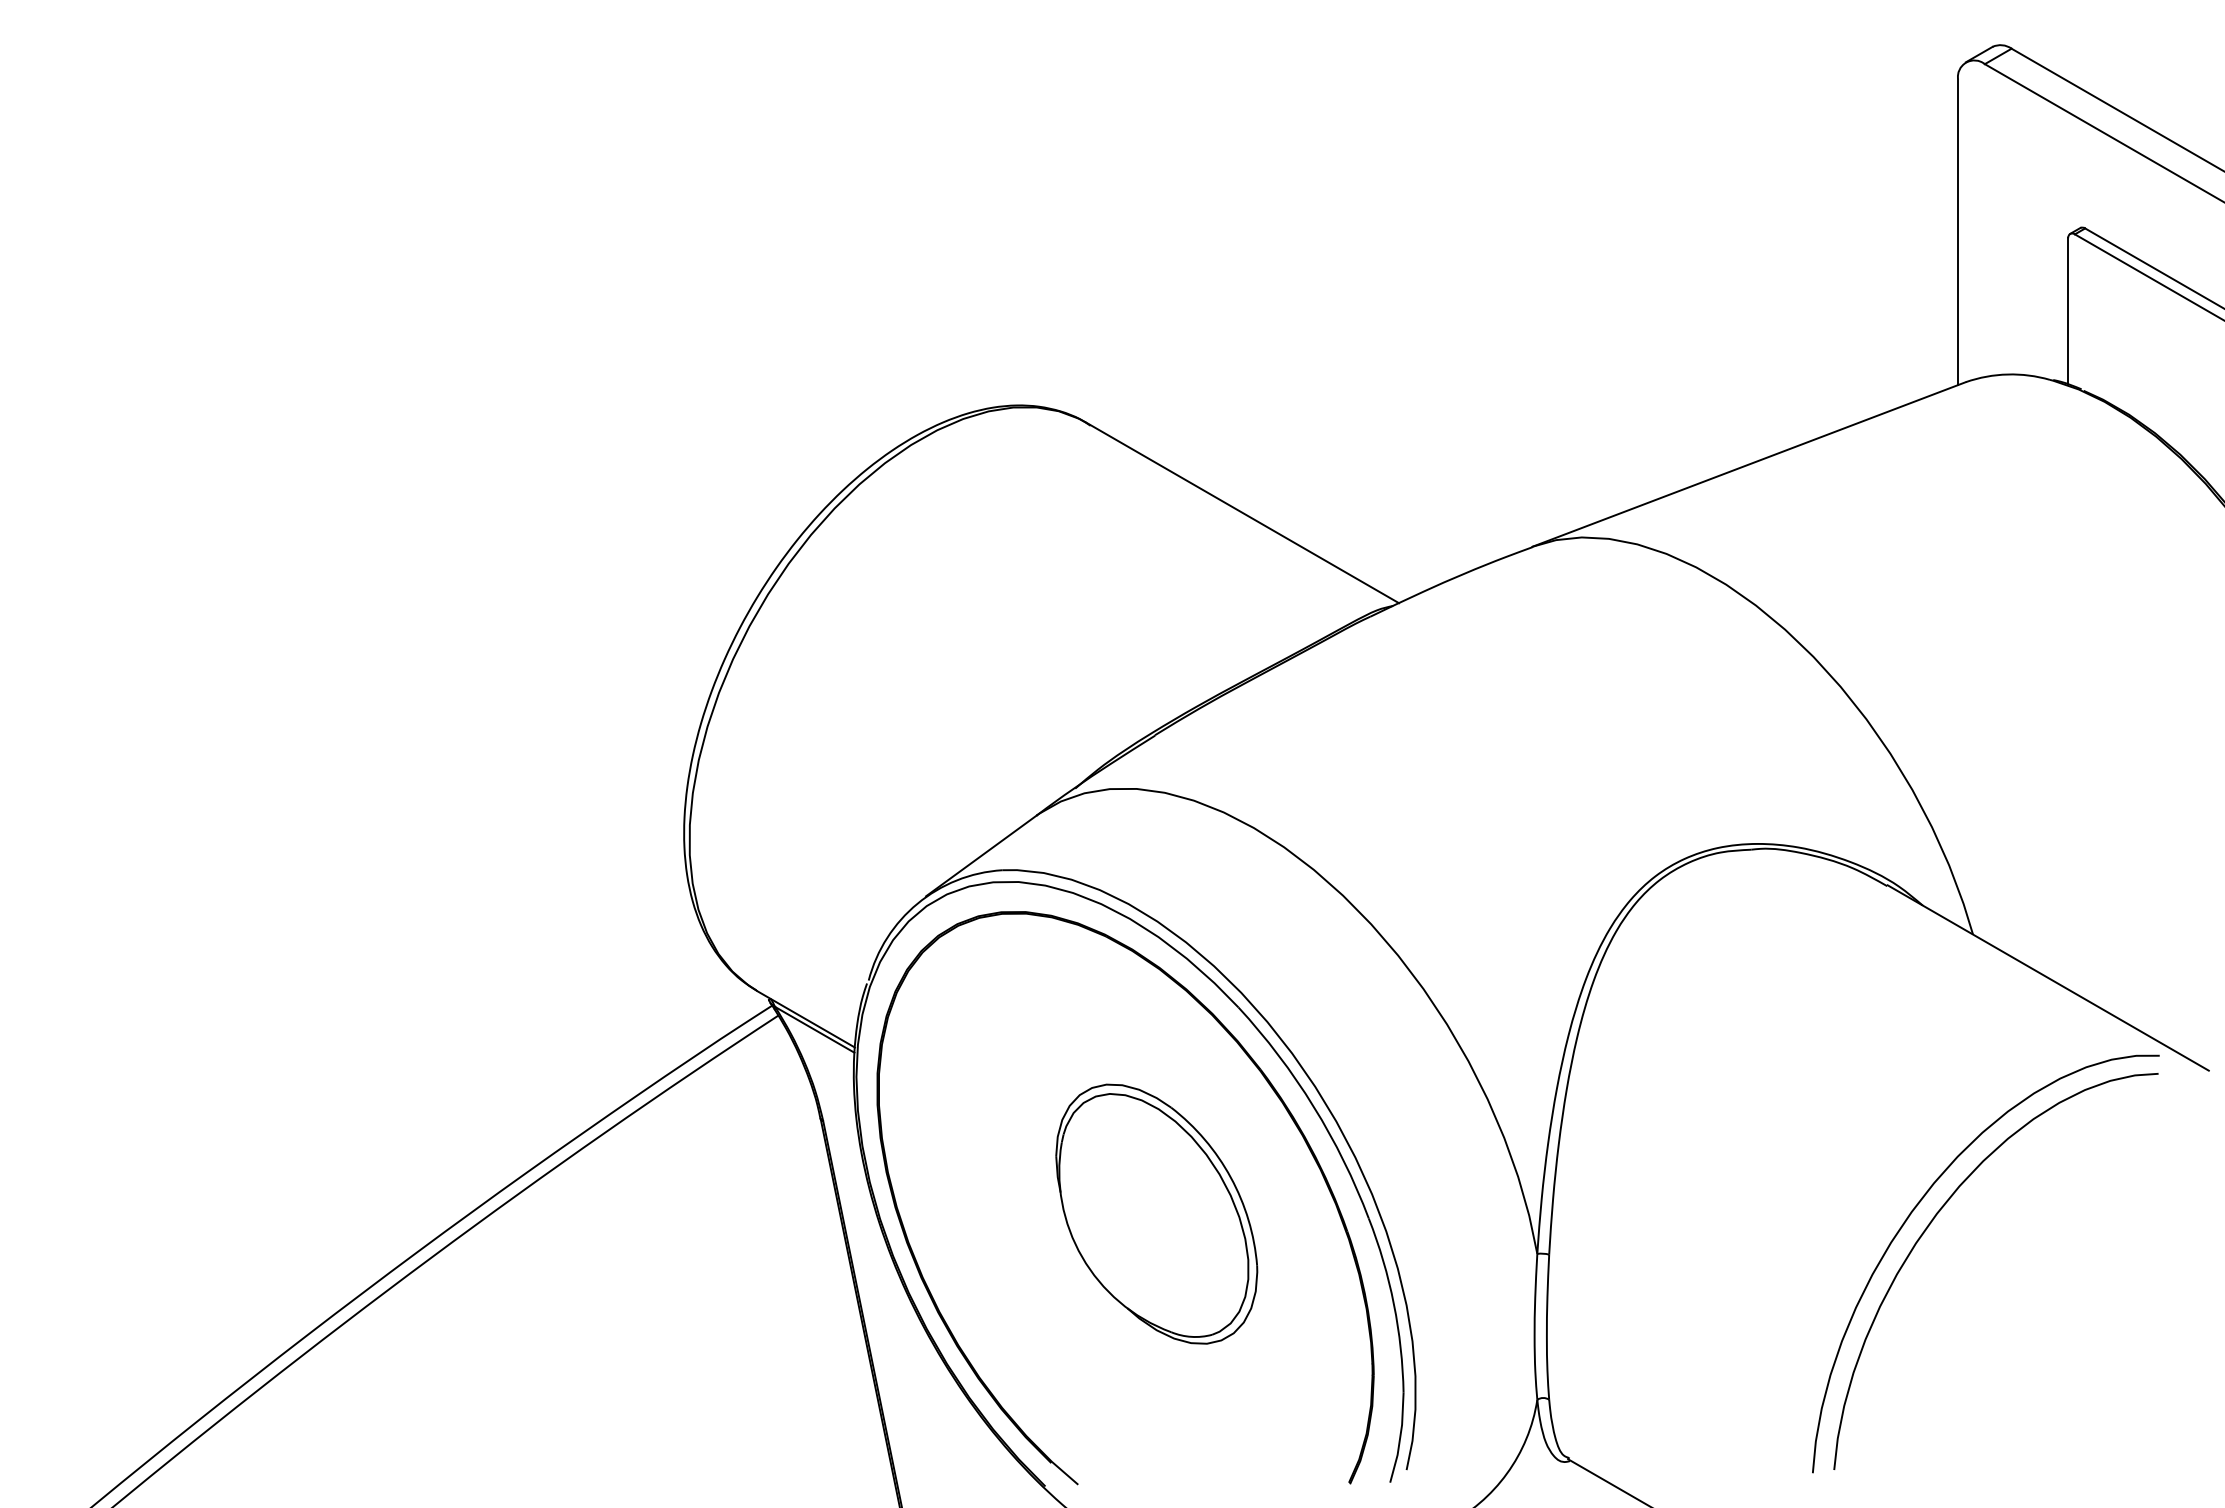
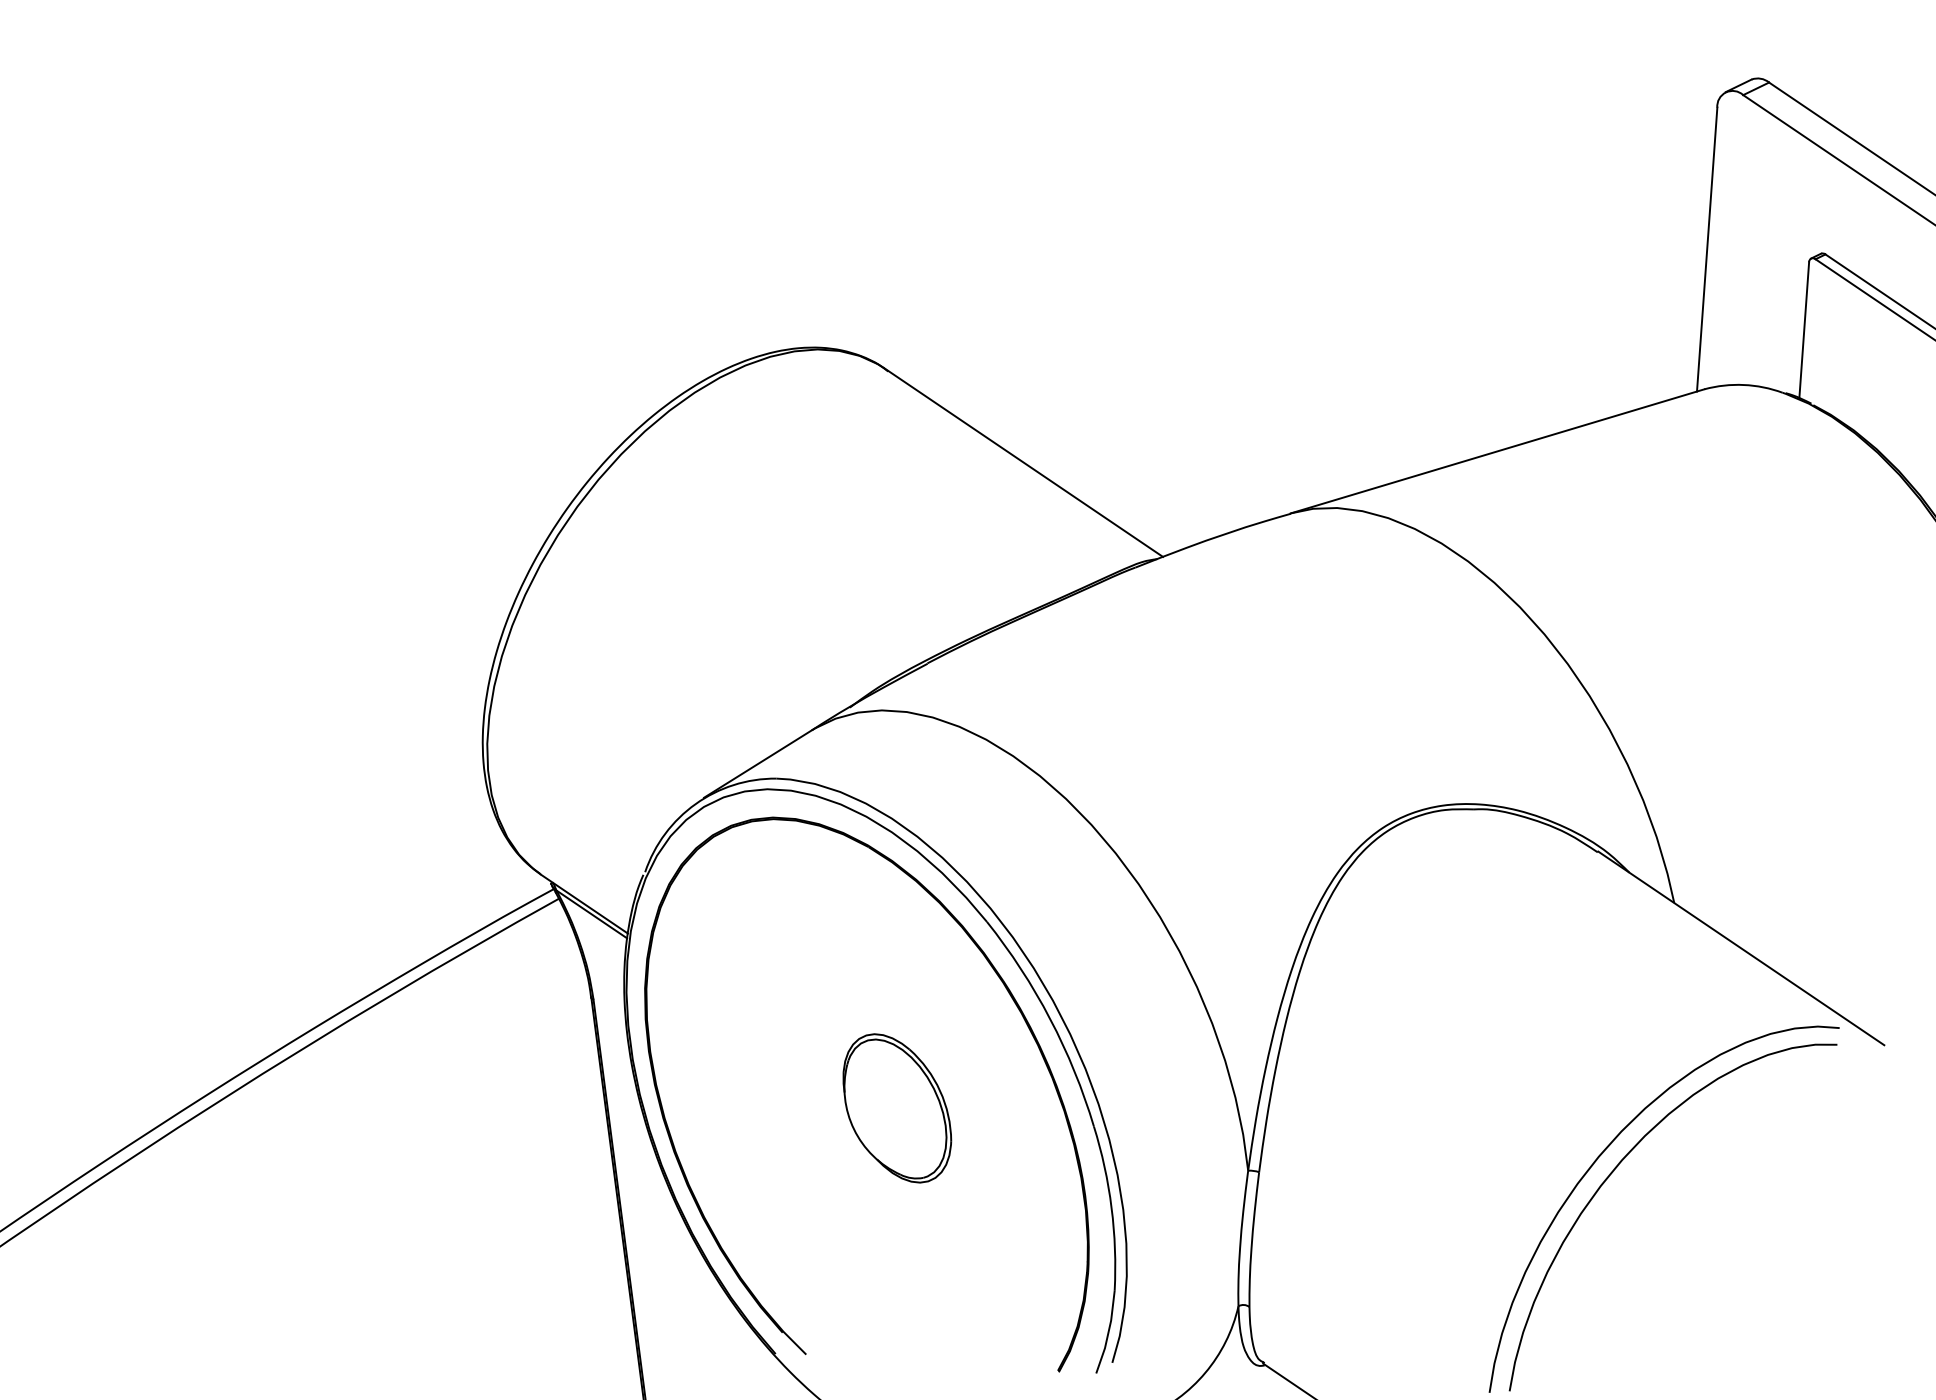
part: (1156, 1213) -> (897, 1107), size x0.6

